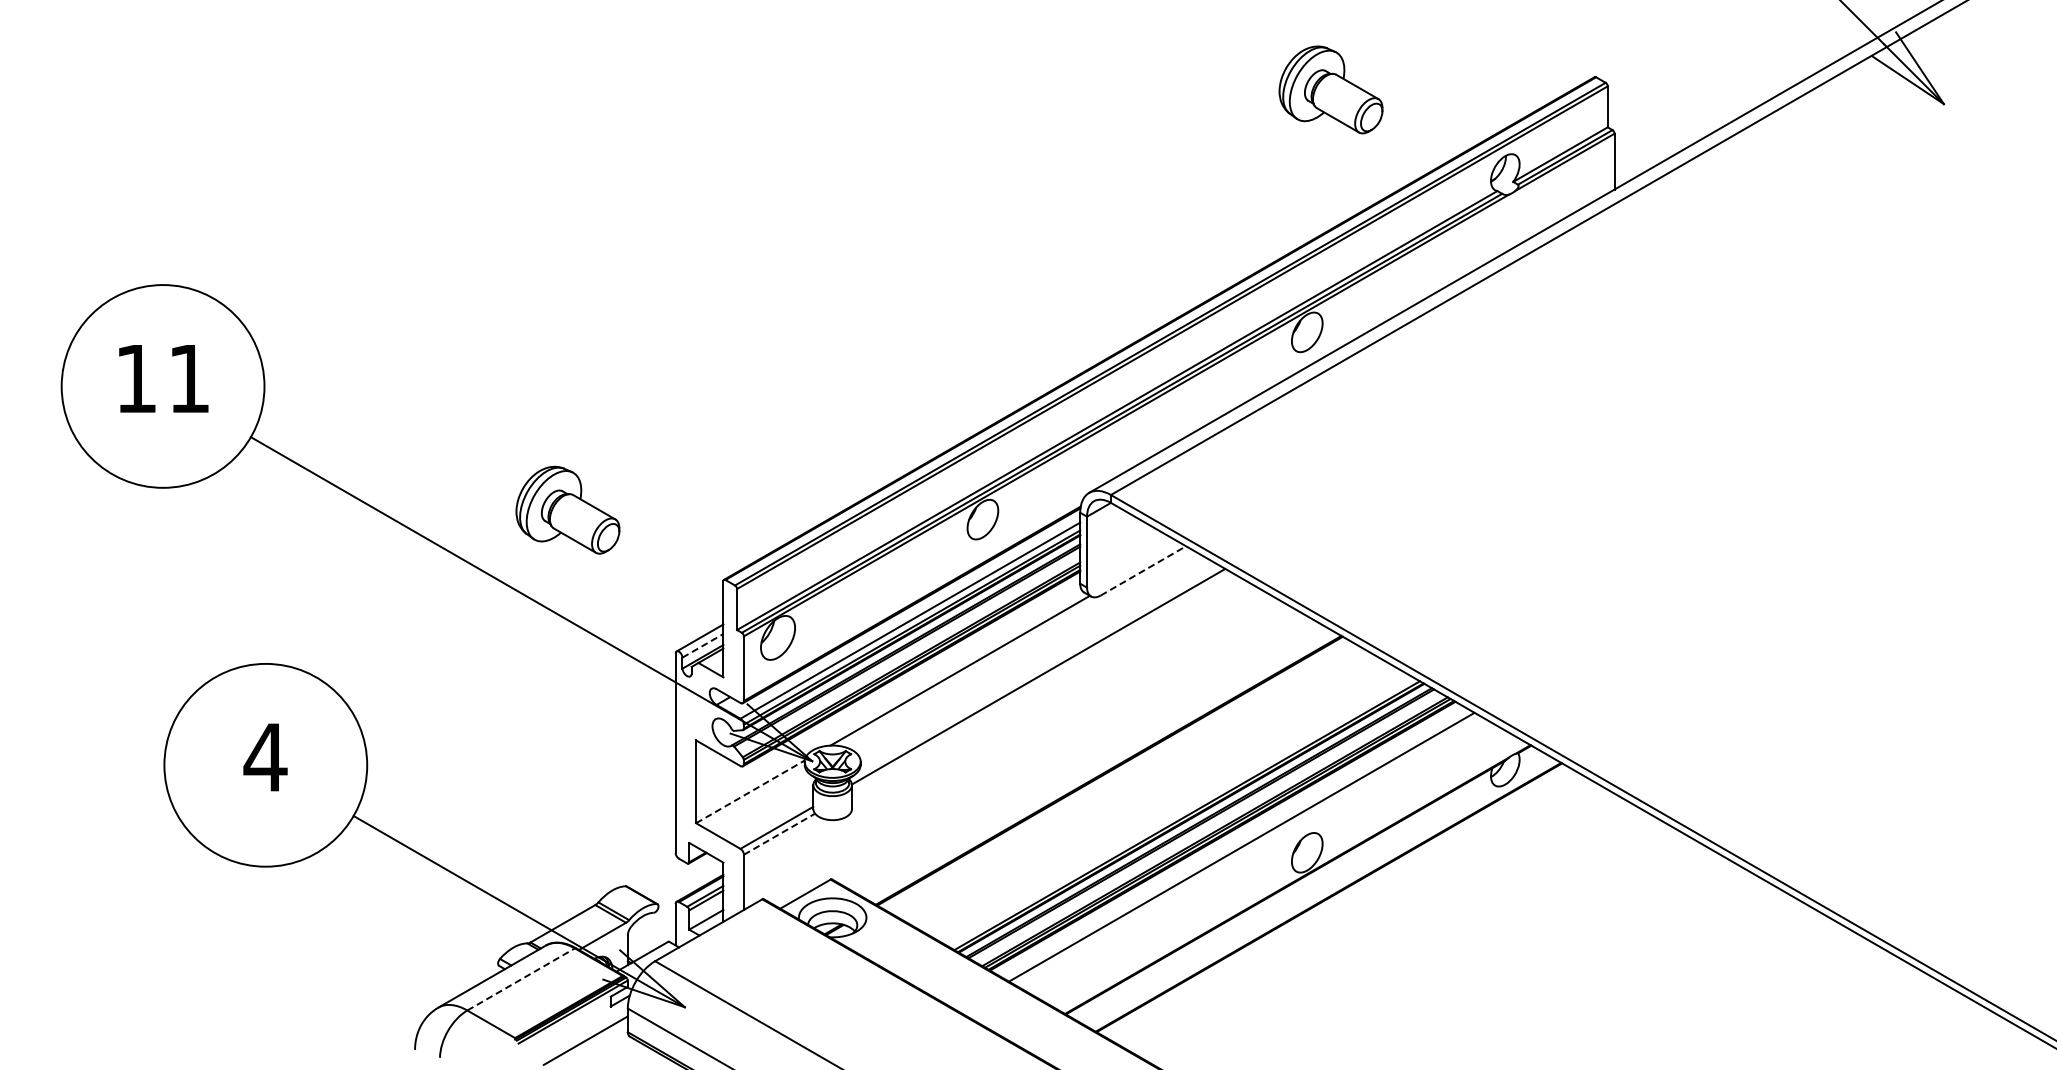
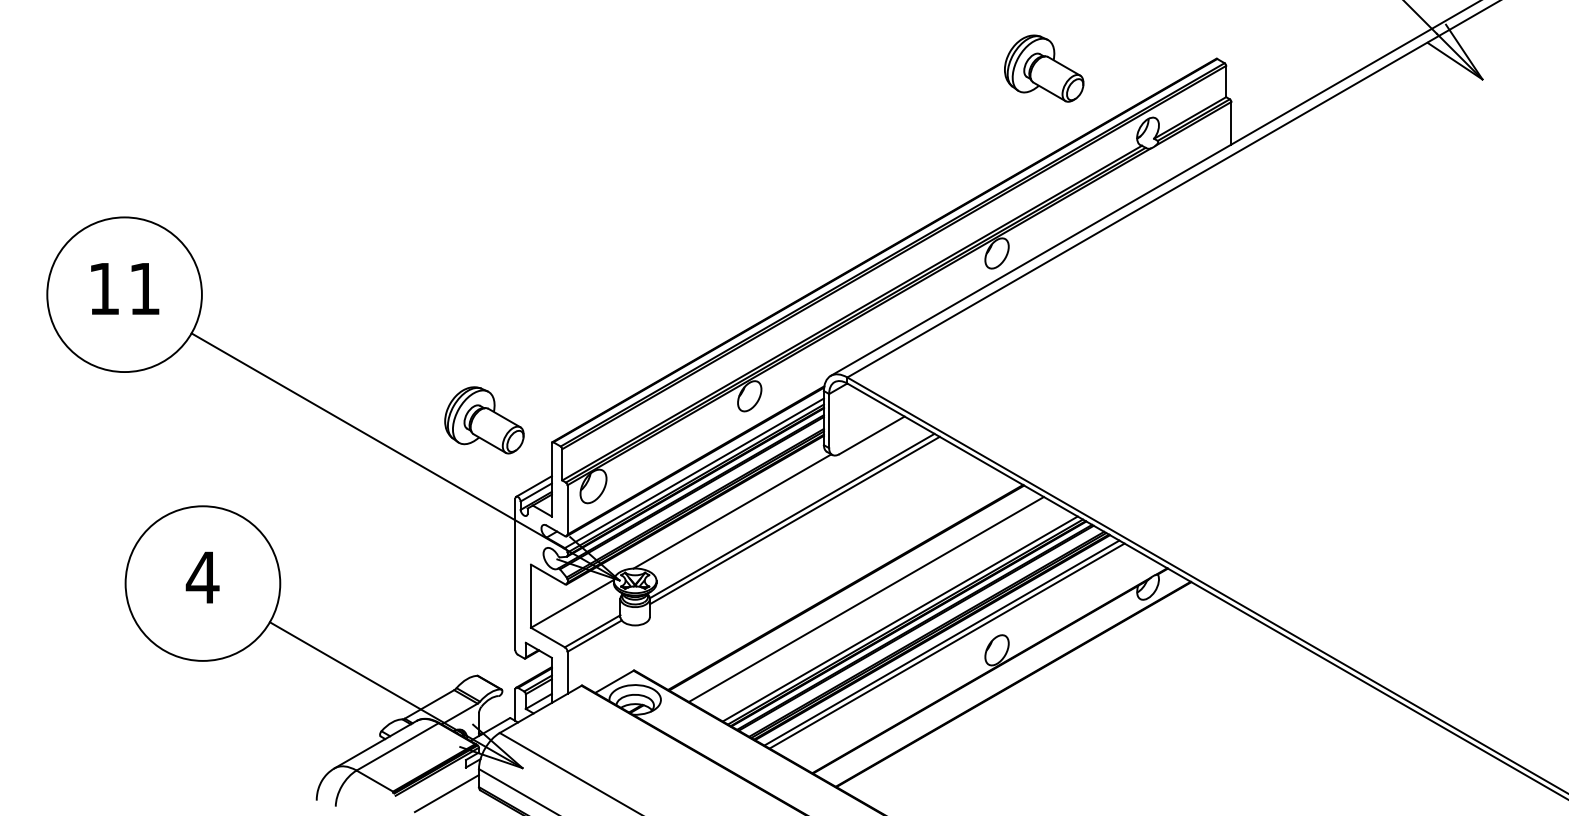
part: (1330, 89) -> (1043, 68), moved
part: (567, 509) -> (484, 419), moved
line: (1143, 570) -> (872, 435), dashed -> solid
line: (702, 645) -> (535, 492), dashed -> solid
line: (1042, 682) -> (795, 520), added
line: (1135, 785) -> (866, 599), added
line: (750, 791) -> (572, 603), dashed -> solid
line: (1180, 811) -> (900, 618), added
line: (779, 833) -> (594, 635), dashed -> solid
line: (1234, 842) -> (941, 642), added
line: (521, 979) -> (397, 746), dashed -> solid

